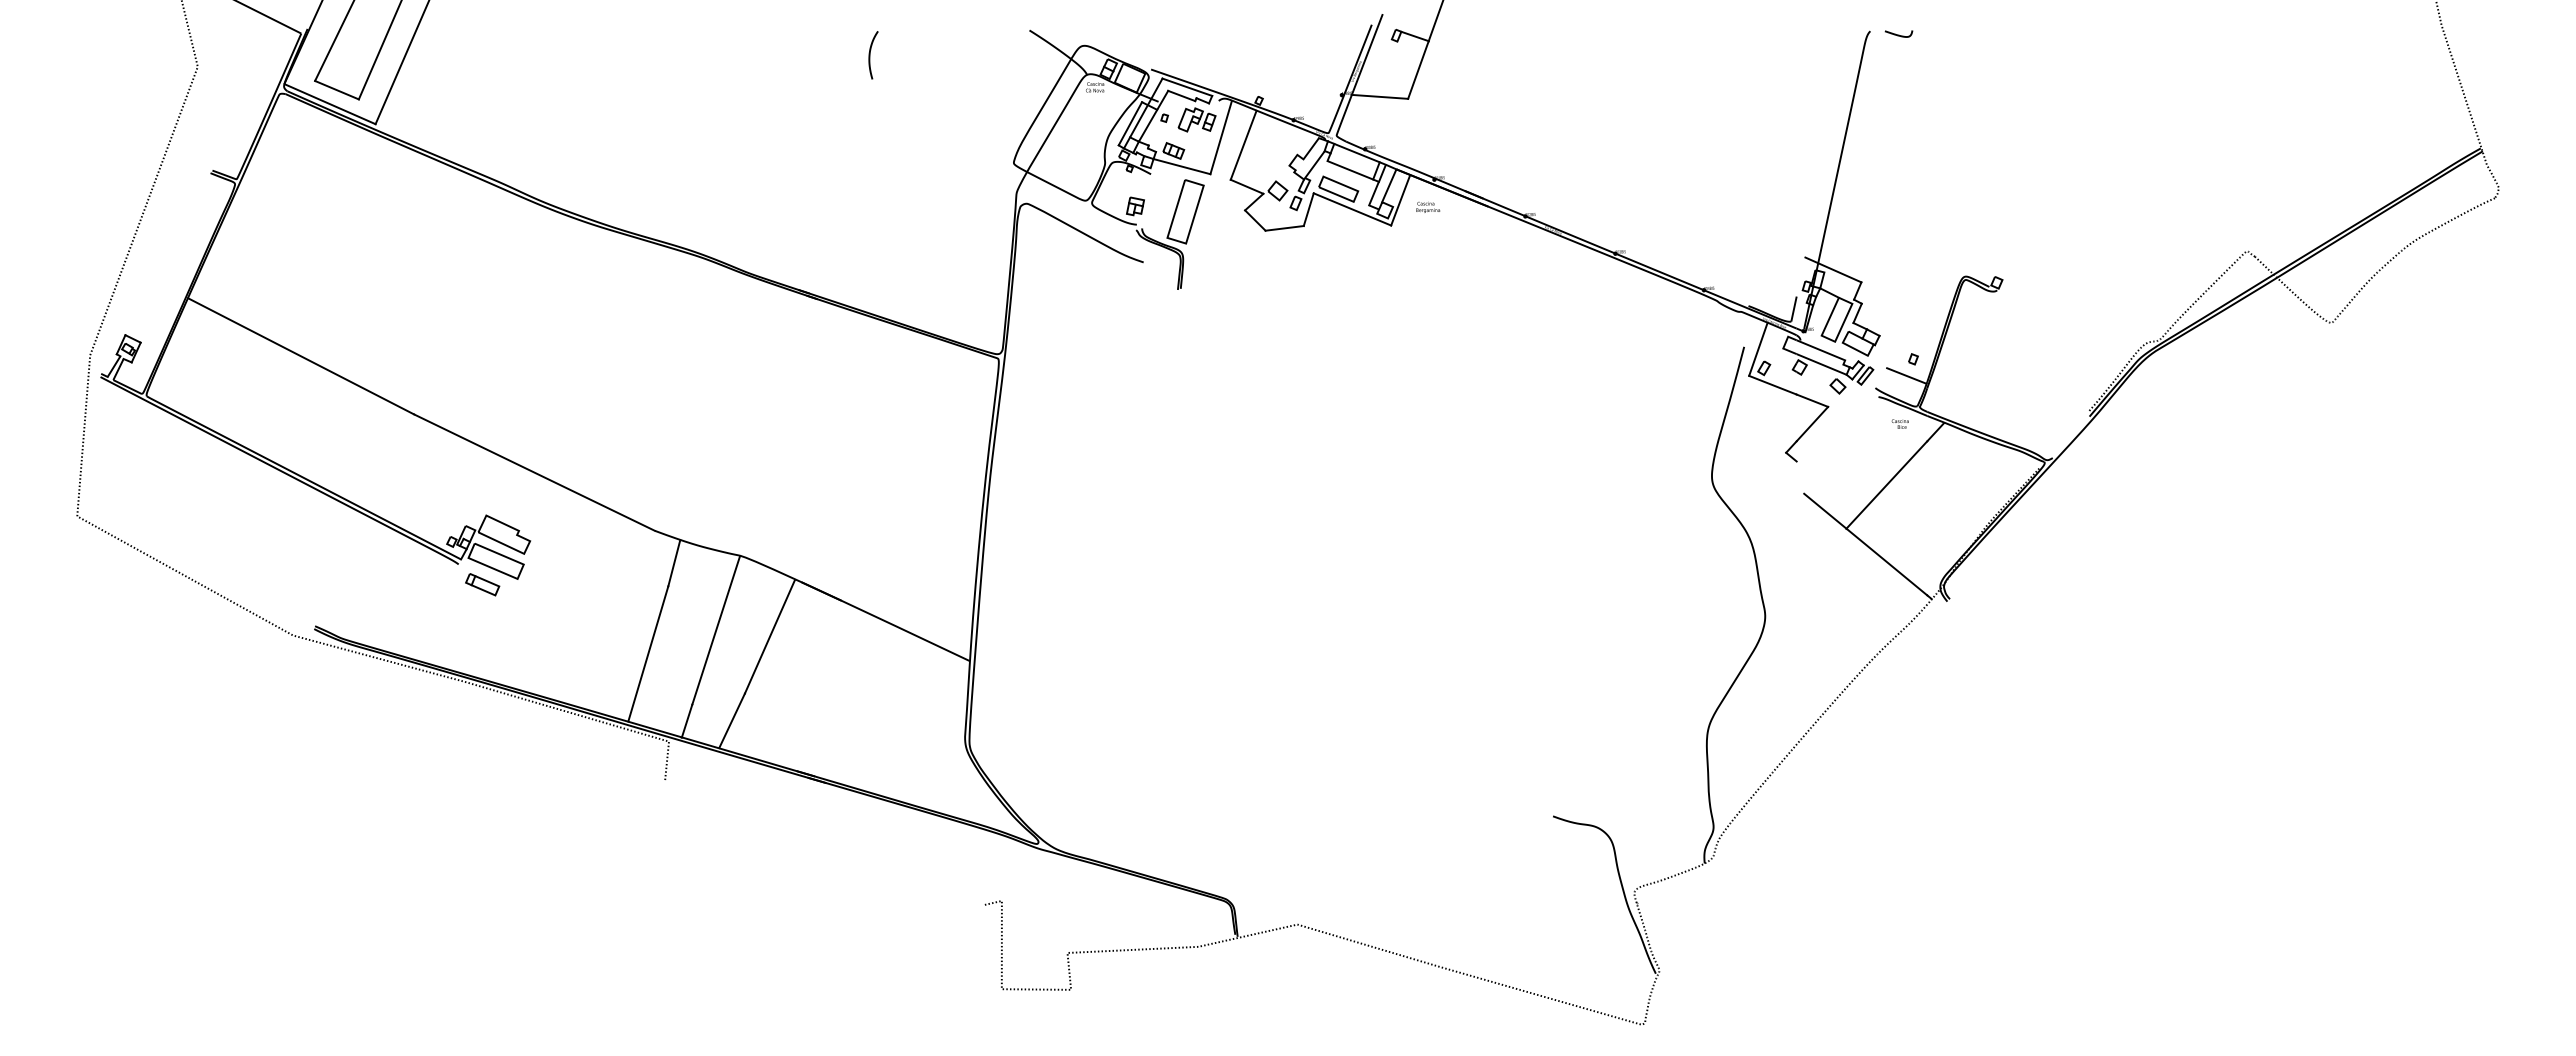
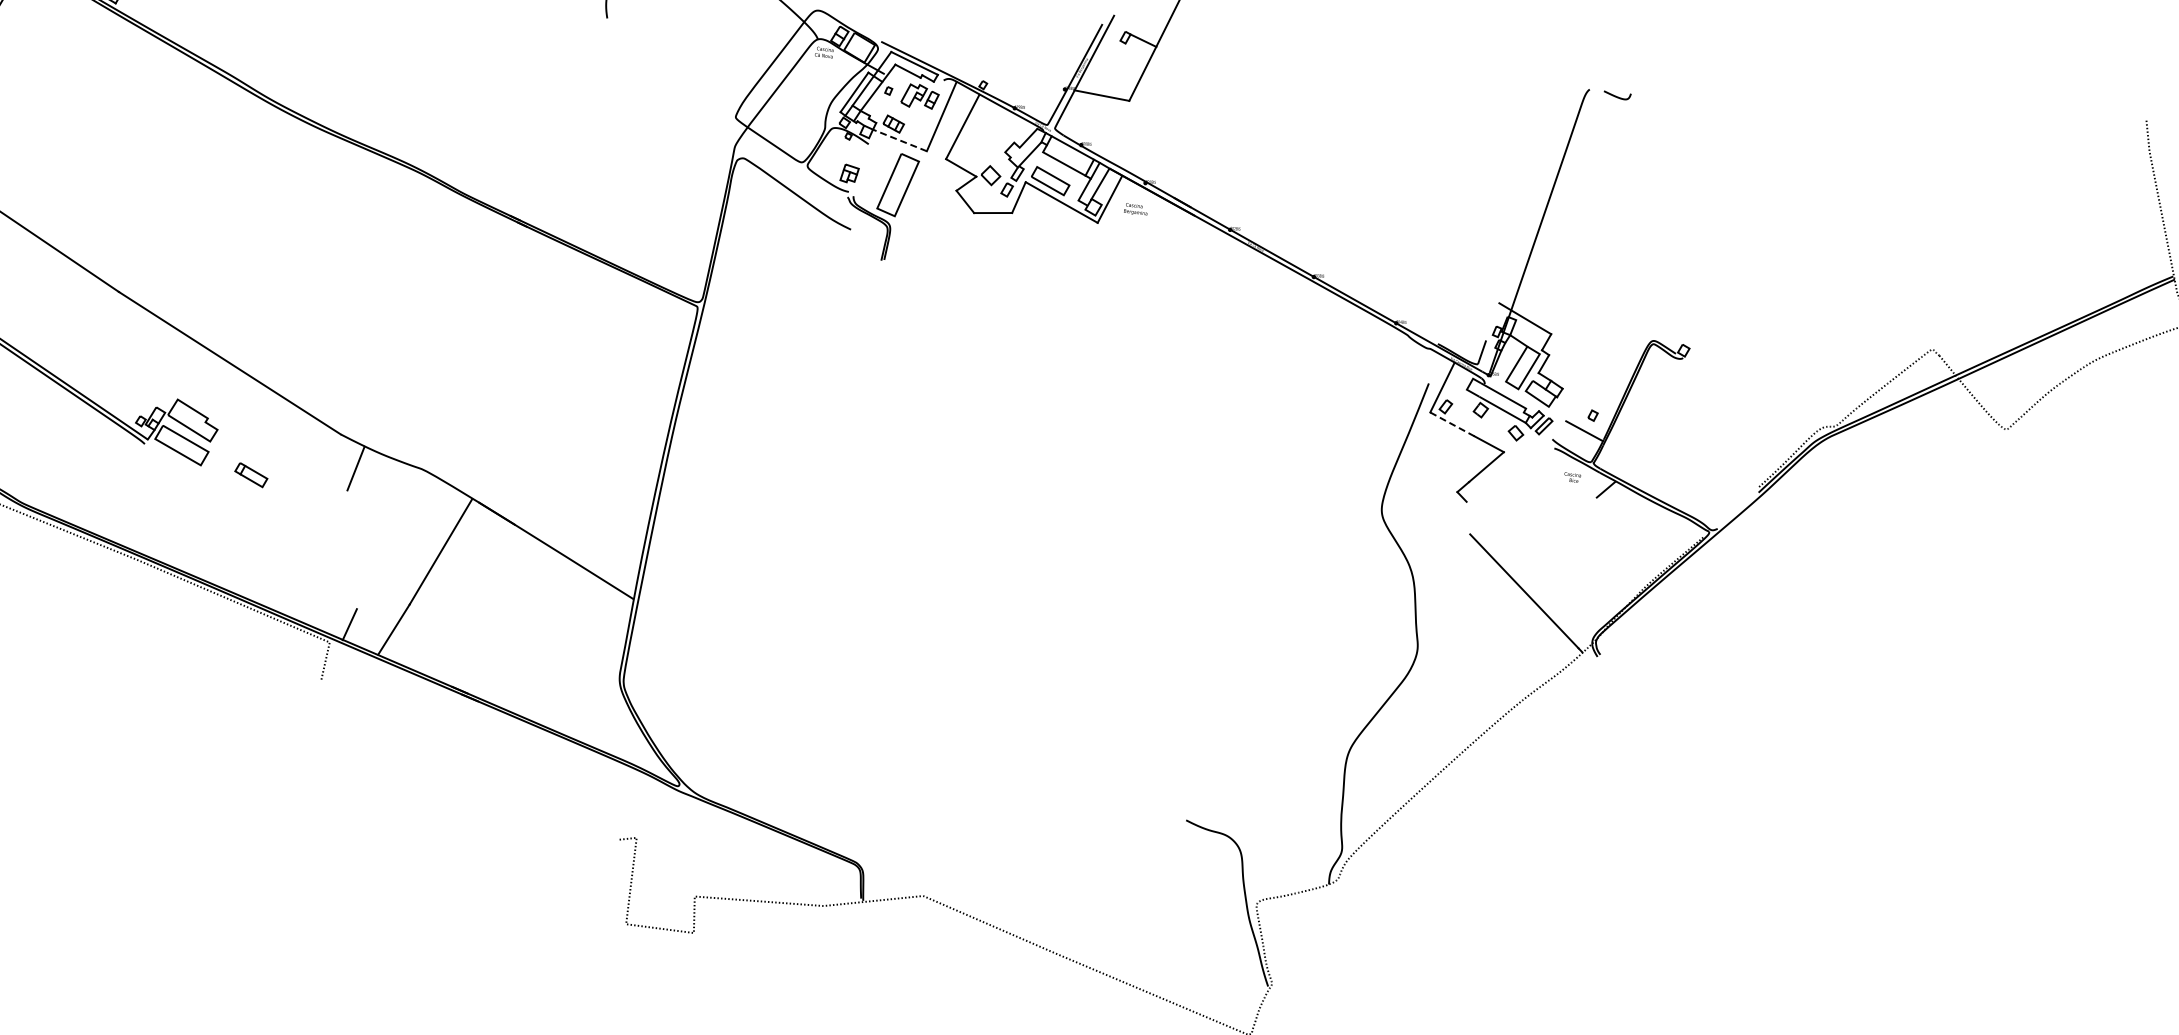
line: (1181, 166) -> (899, 140), solid -> dashed
line: (1772, 385) -> (1451, 424), solid -> dashed
line: (1886, 484) -> (1551, 535), removed
part: (482, 584) -> (251, 474), moved
line: (716, 630) -> (389, 539), removed
line: (648, 653) -> (320, 553), removed

